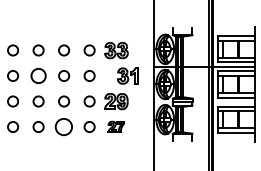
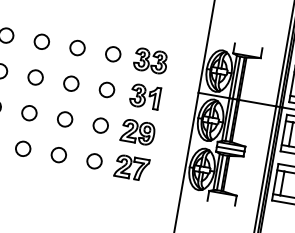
circle: (38, 75) -> (35, 76), size x0.71
part: (127, 75) -> (144, 95), moved
circle: (64, 126) -> (59, 154), size x0.62
part: (116, 126) -> (132, 167), size x1.43

